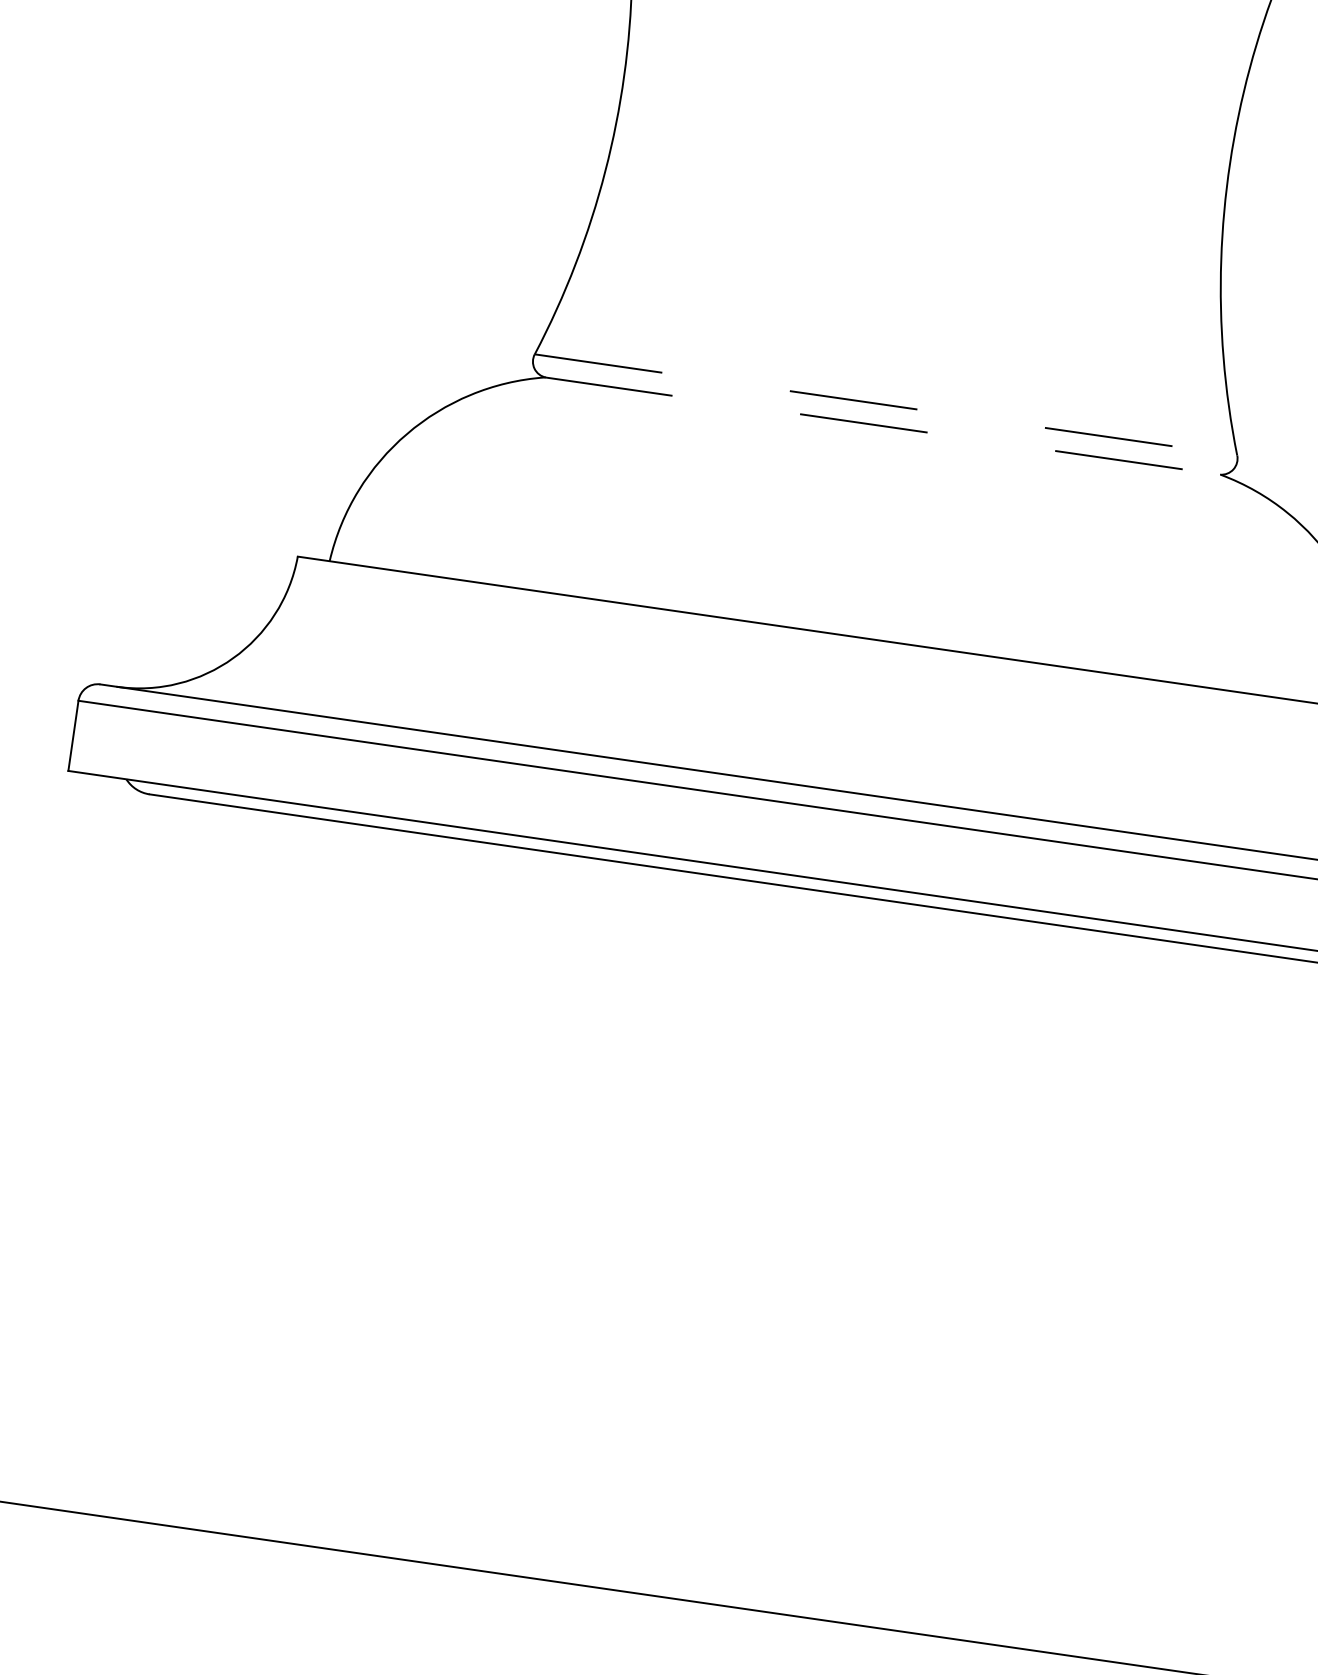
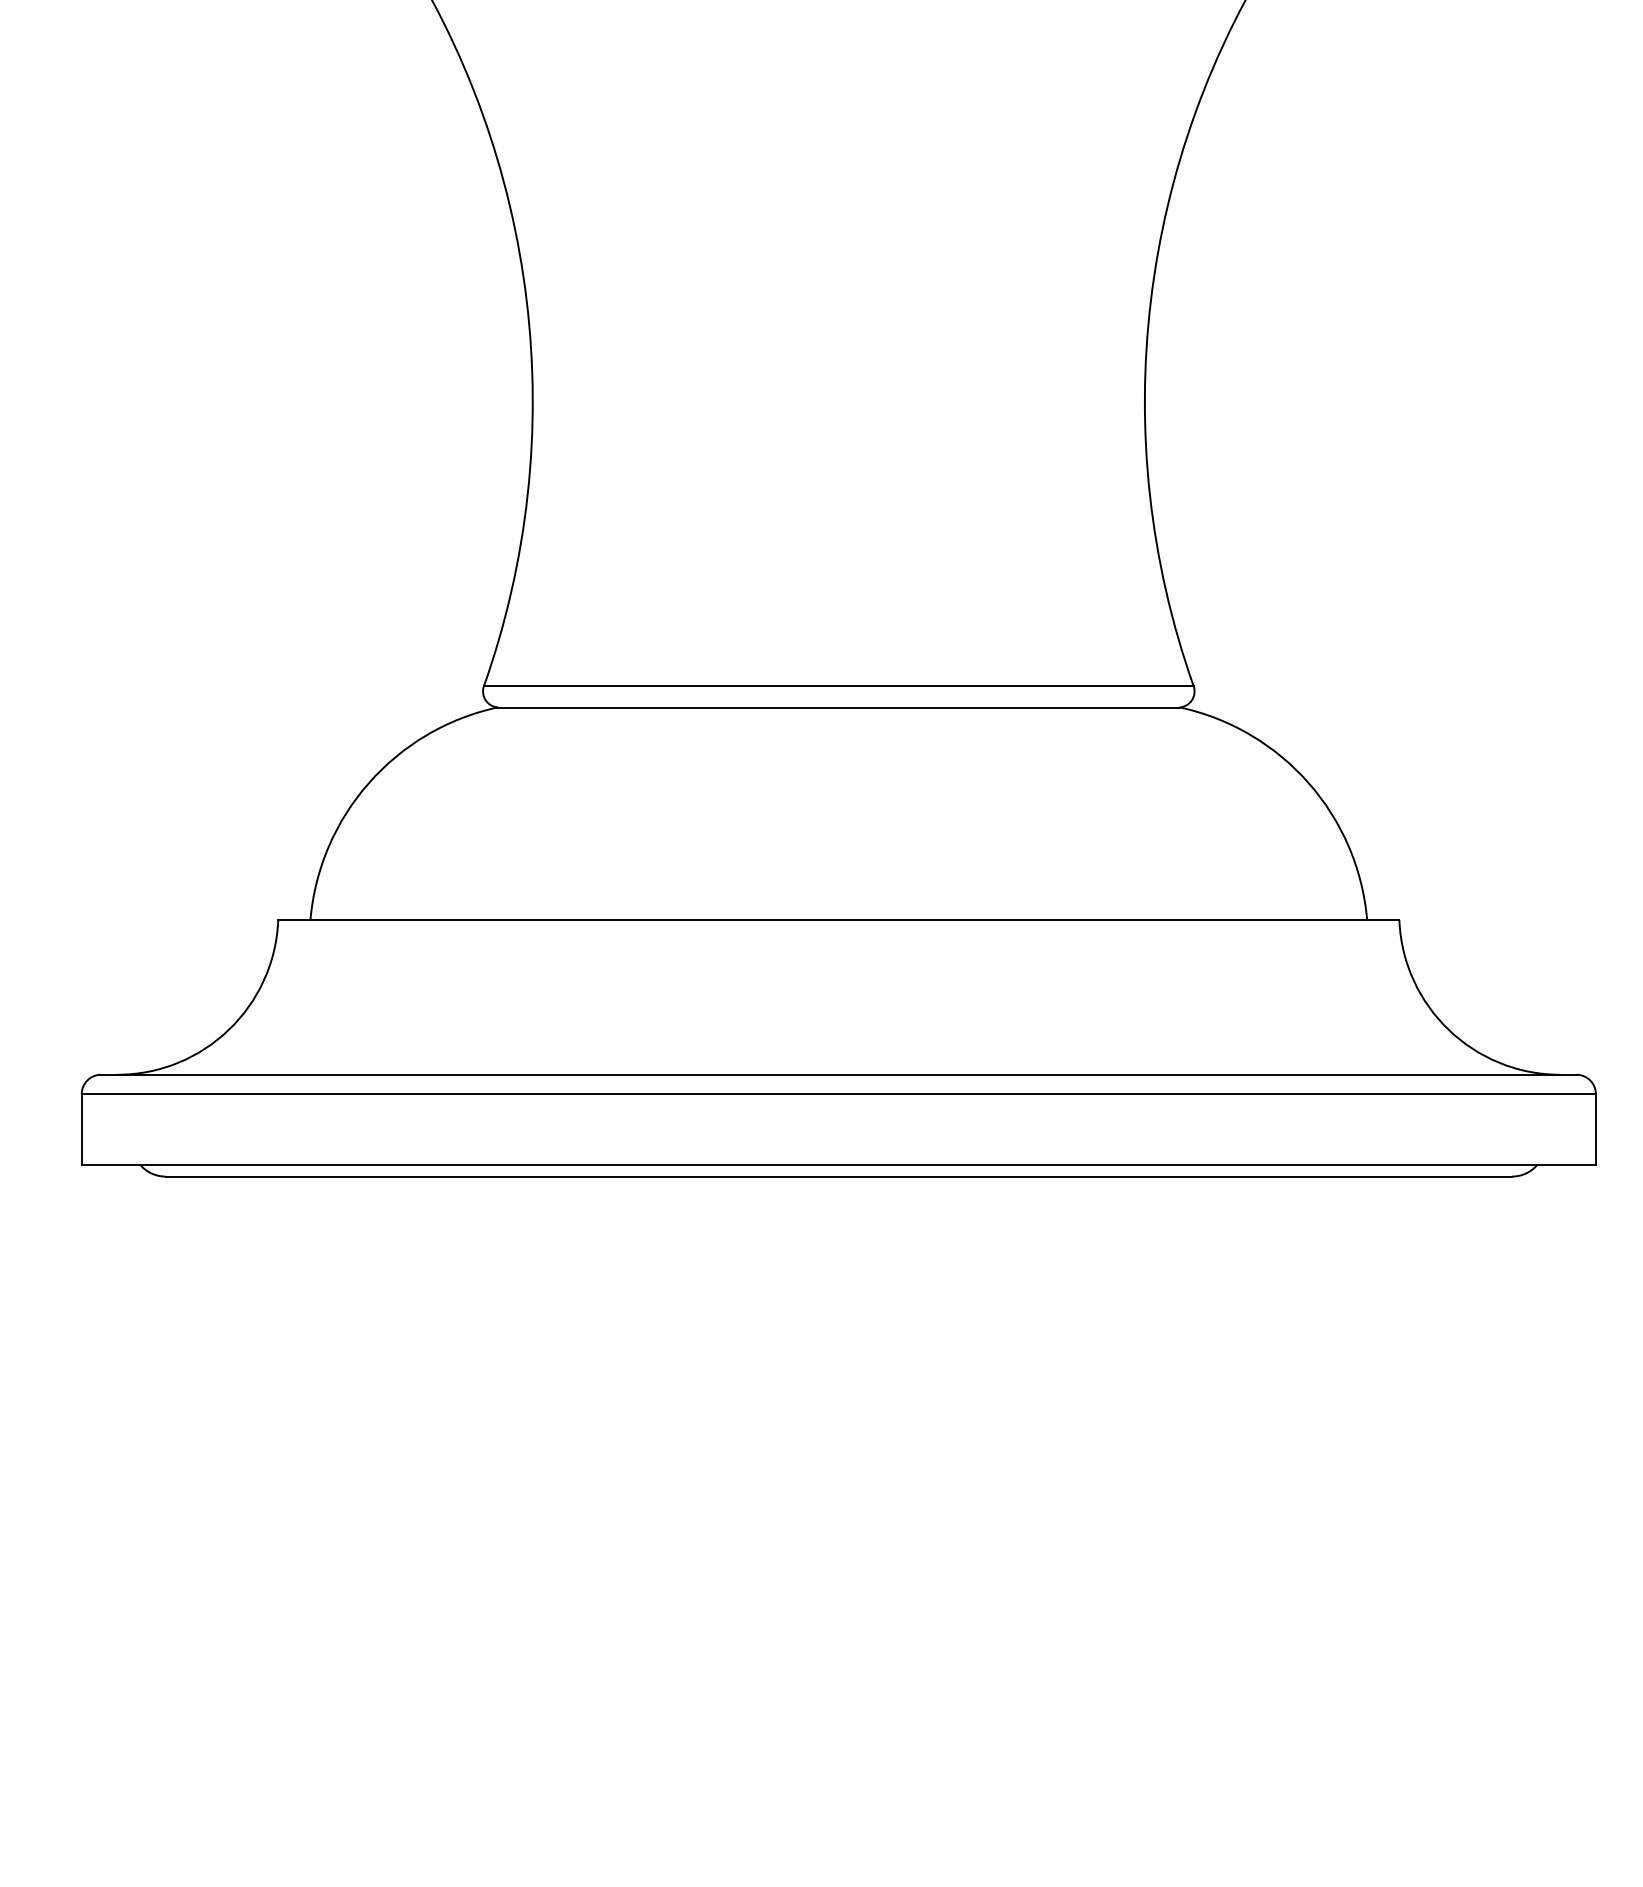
line: (885, 405) -> (838, 686), dashed -> solid
line: (883, 426) -> (839, 707), dashed -> solid

